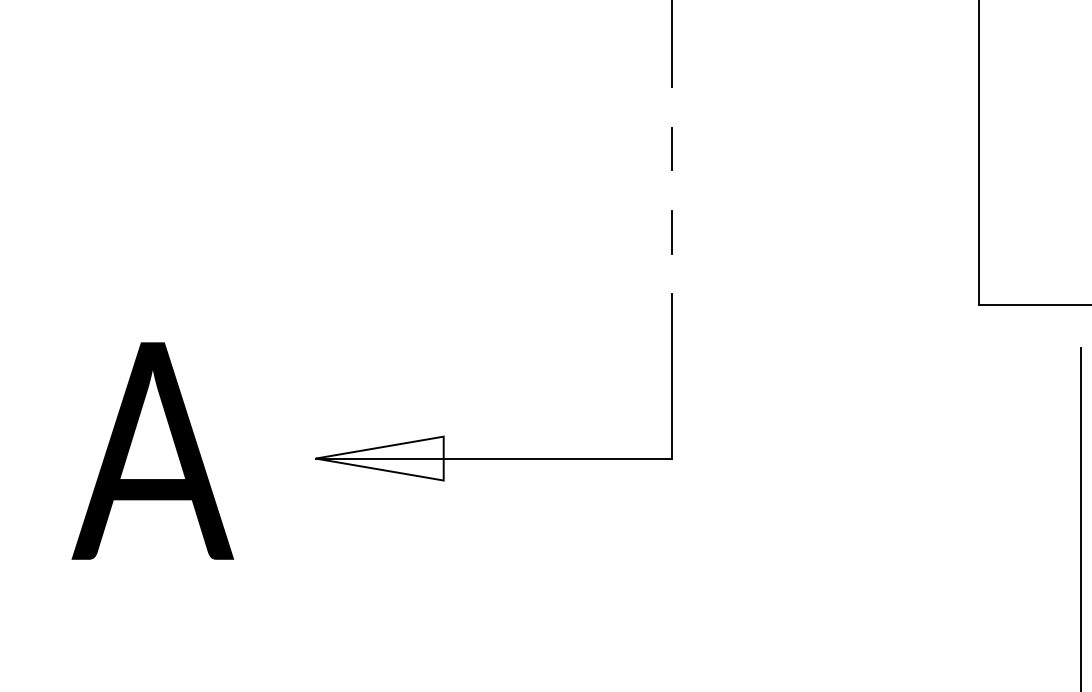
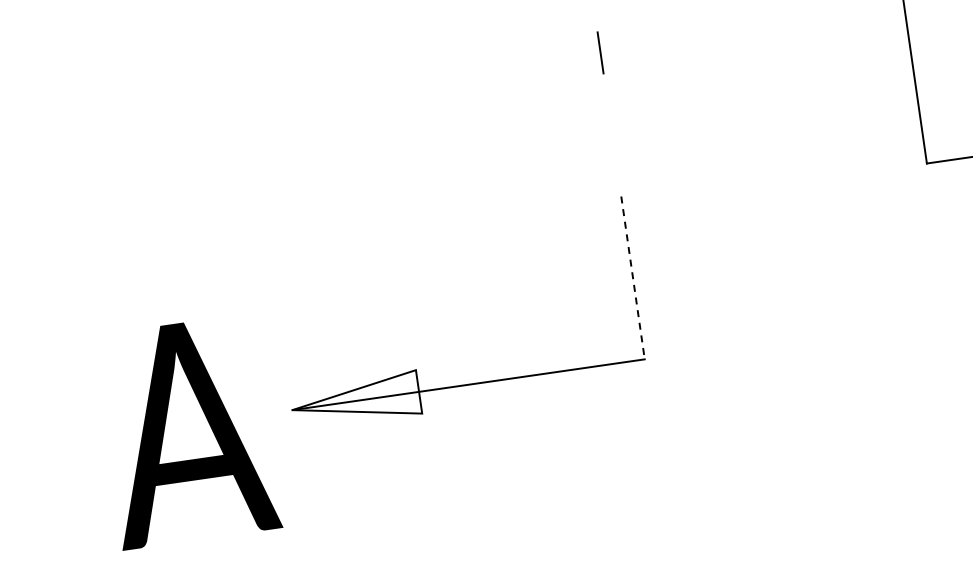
line: (671, 232) -> (612, 135), removed
line: (671, 376) -> (632, 278), solid -> dashed
text: (152, 450) -> (187, 431), moved

